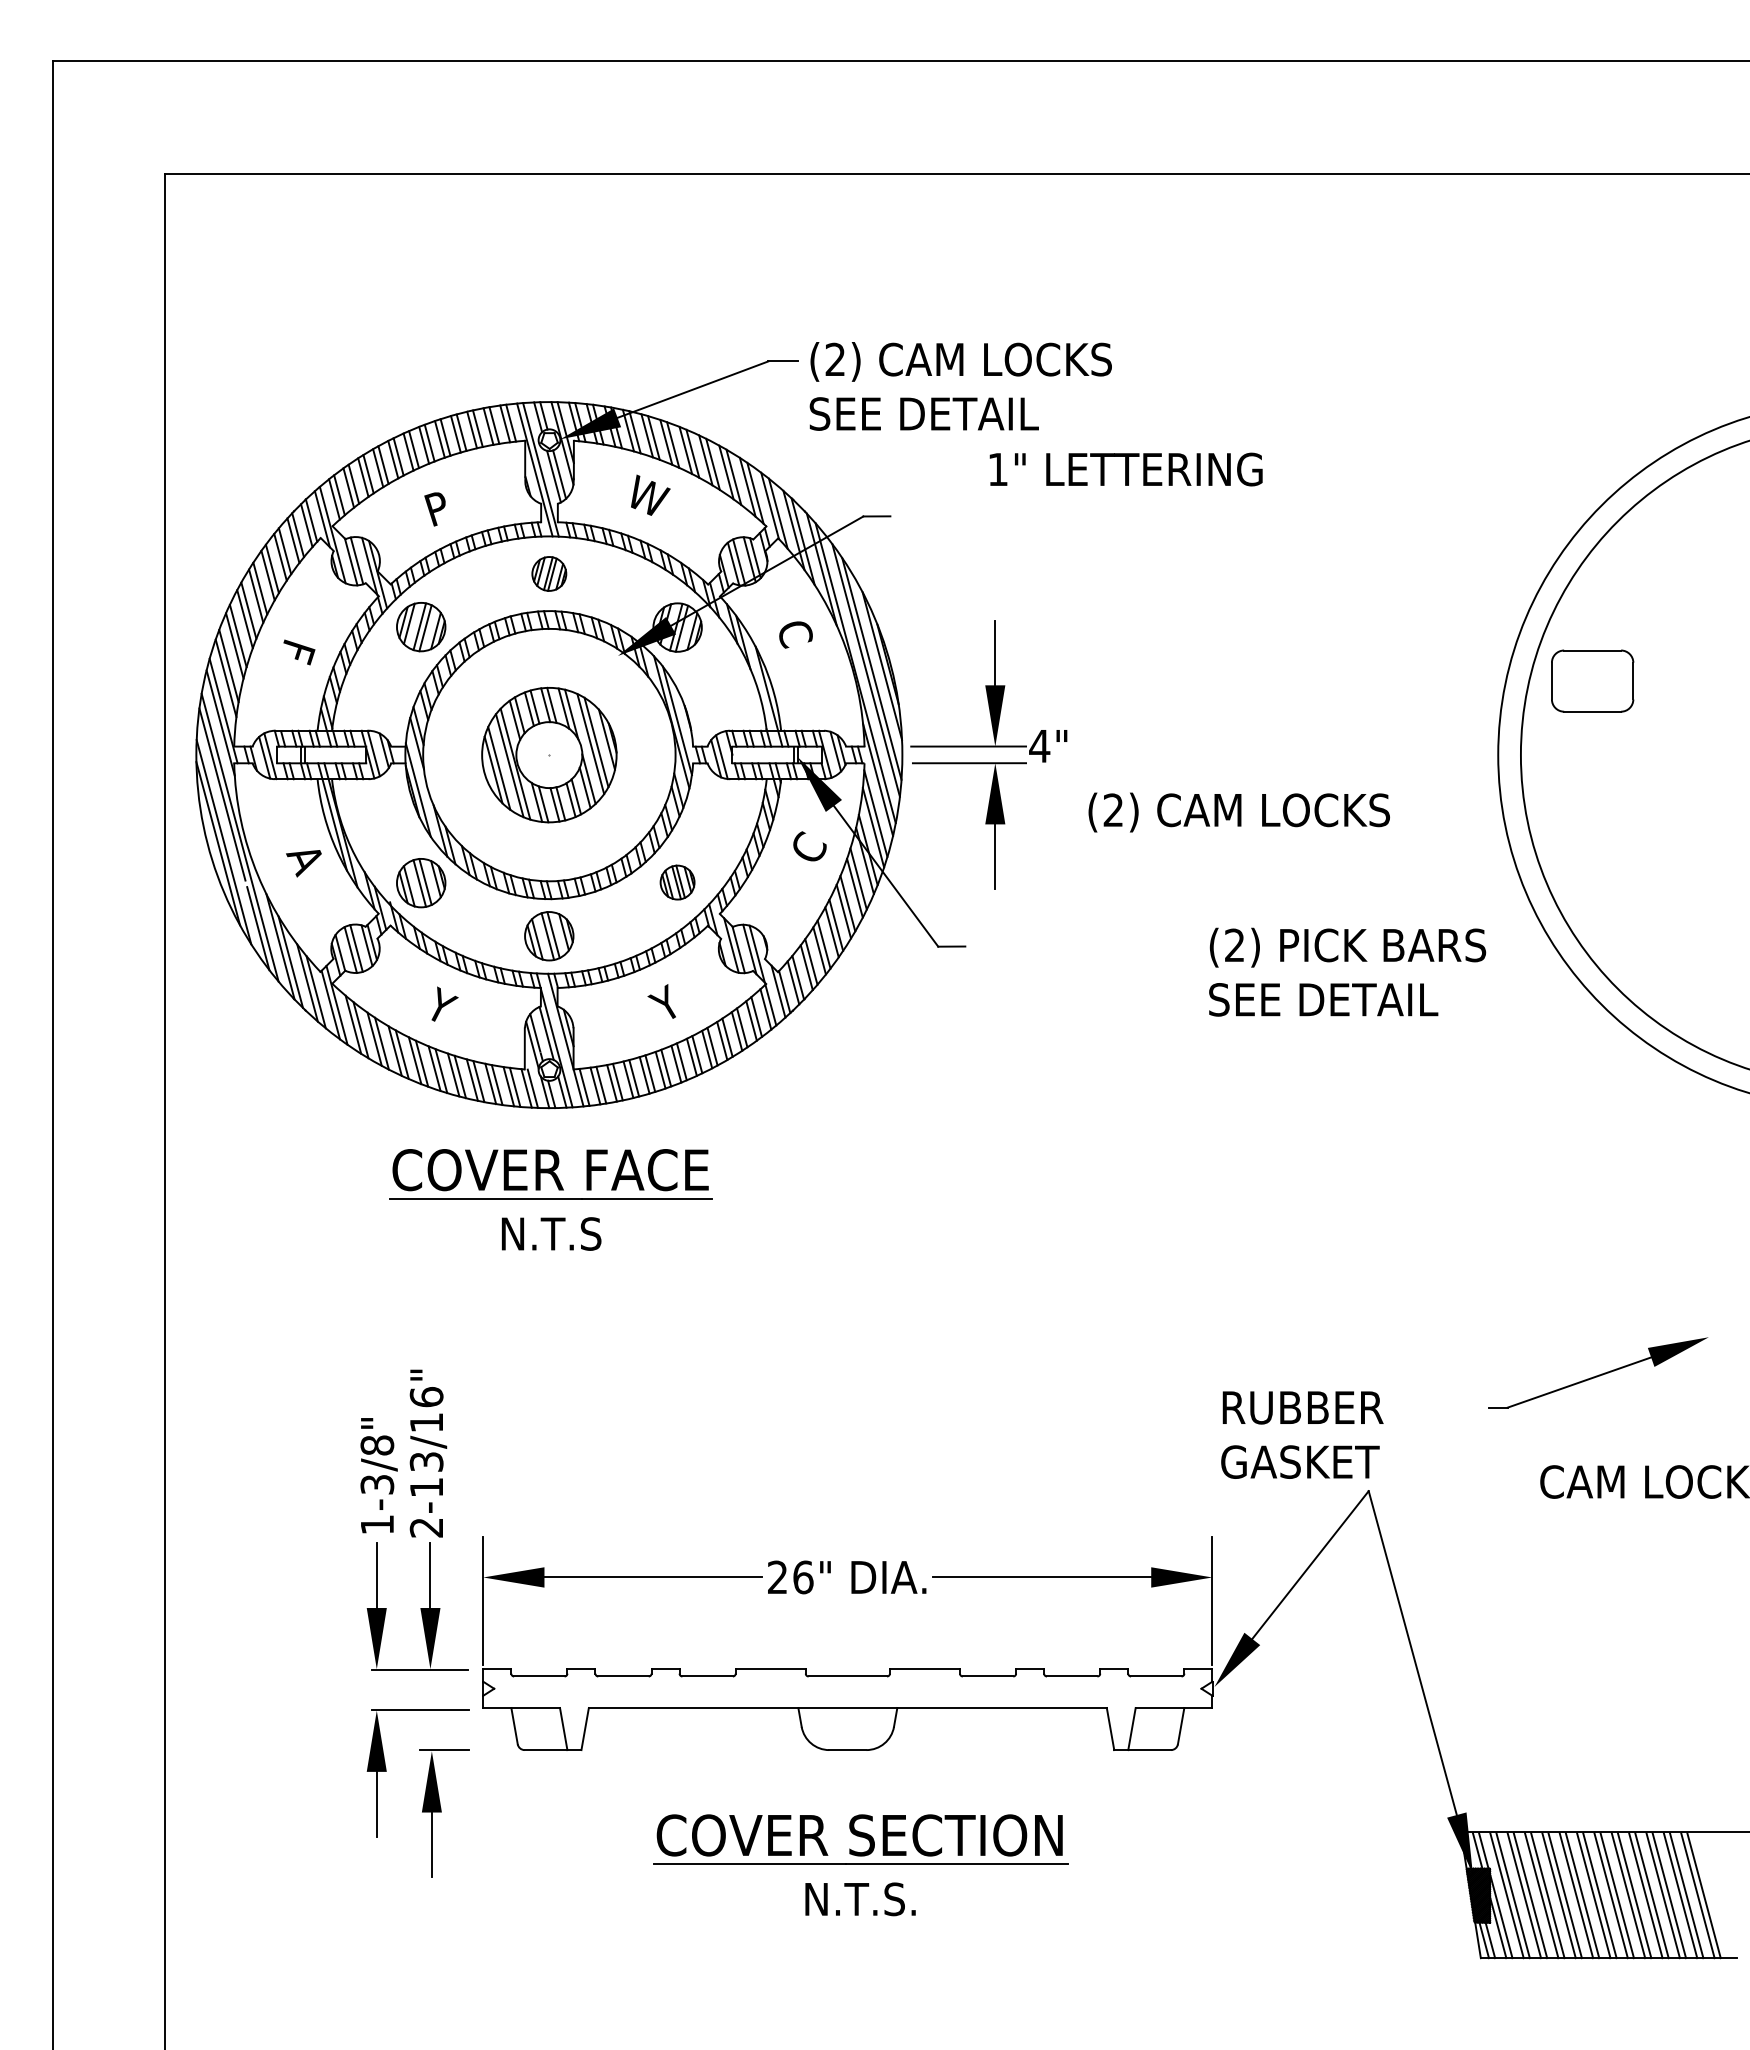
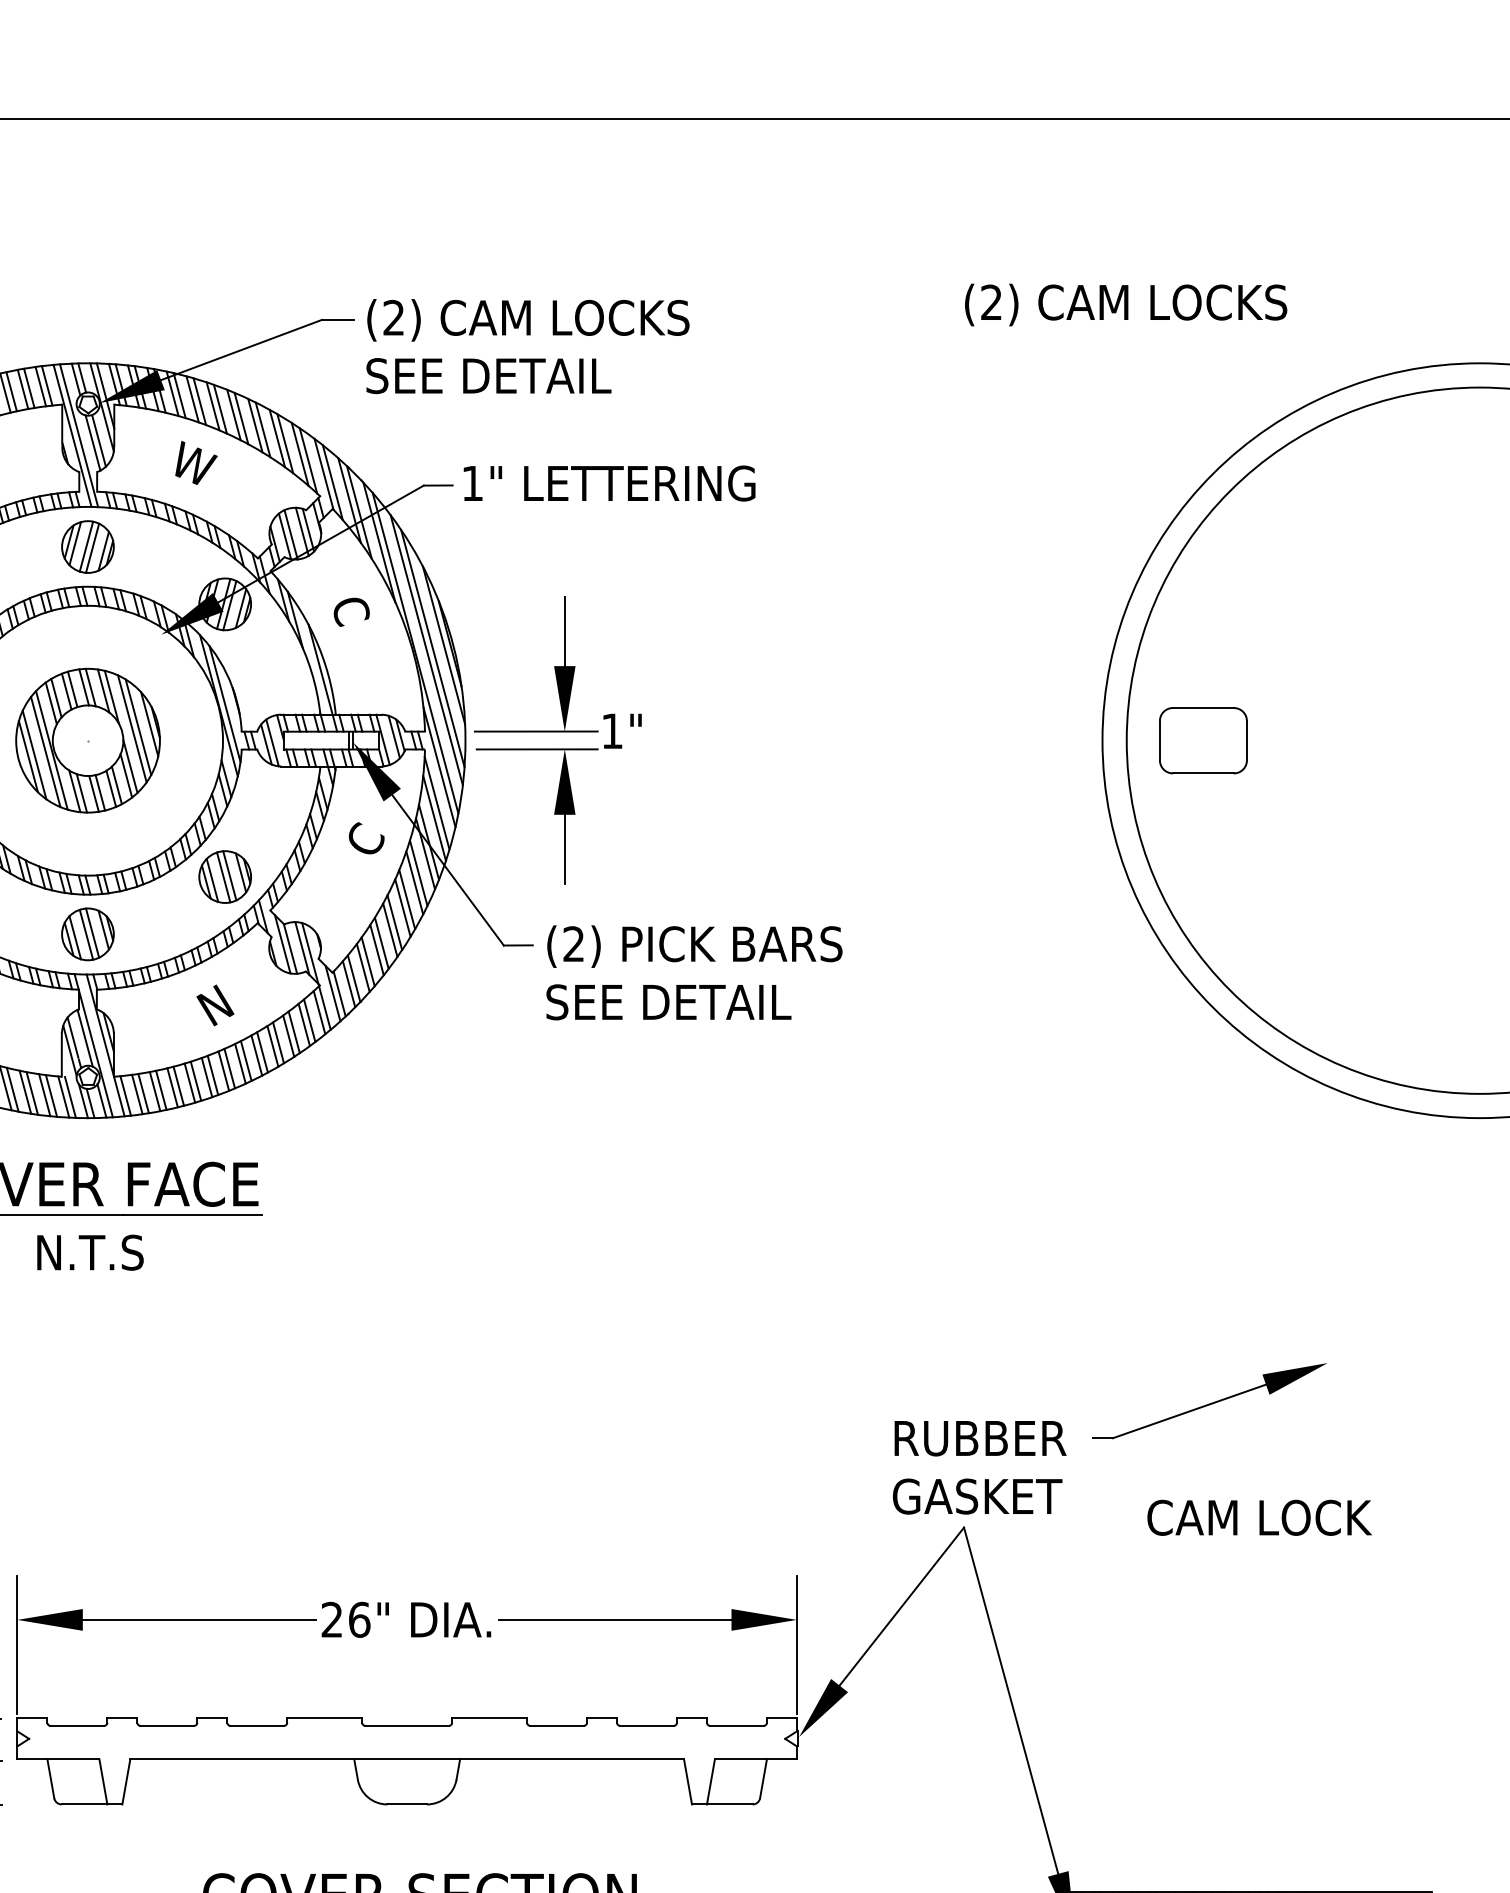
text: (1125, 469) -> (608, 483), moved
part: (549, 573) -> (88, 546), size x1.43
part: (1592, 680) -> (1203, 740), moved
text: (1039, 746) -> (612, 731), 4" -> 1"
text: (1238, 812) -> (1125, 304), moved
part: (677, 882) -> (225, 876), size x1.43
text: (1347, 971) -> (694, 972), moved
text: (666, 1002) -> (213, 1005), Y -> N
text: (1302, 1434) -> (979, 1467), moved

